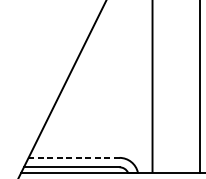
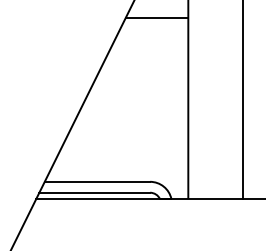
line: (125, 16) -> (156, 18), added
line: (74, 157) -> (97, 181), dashed -> solid

